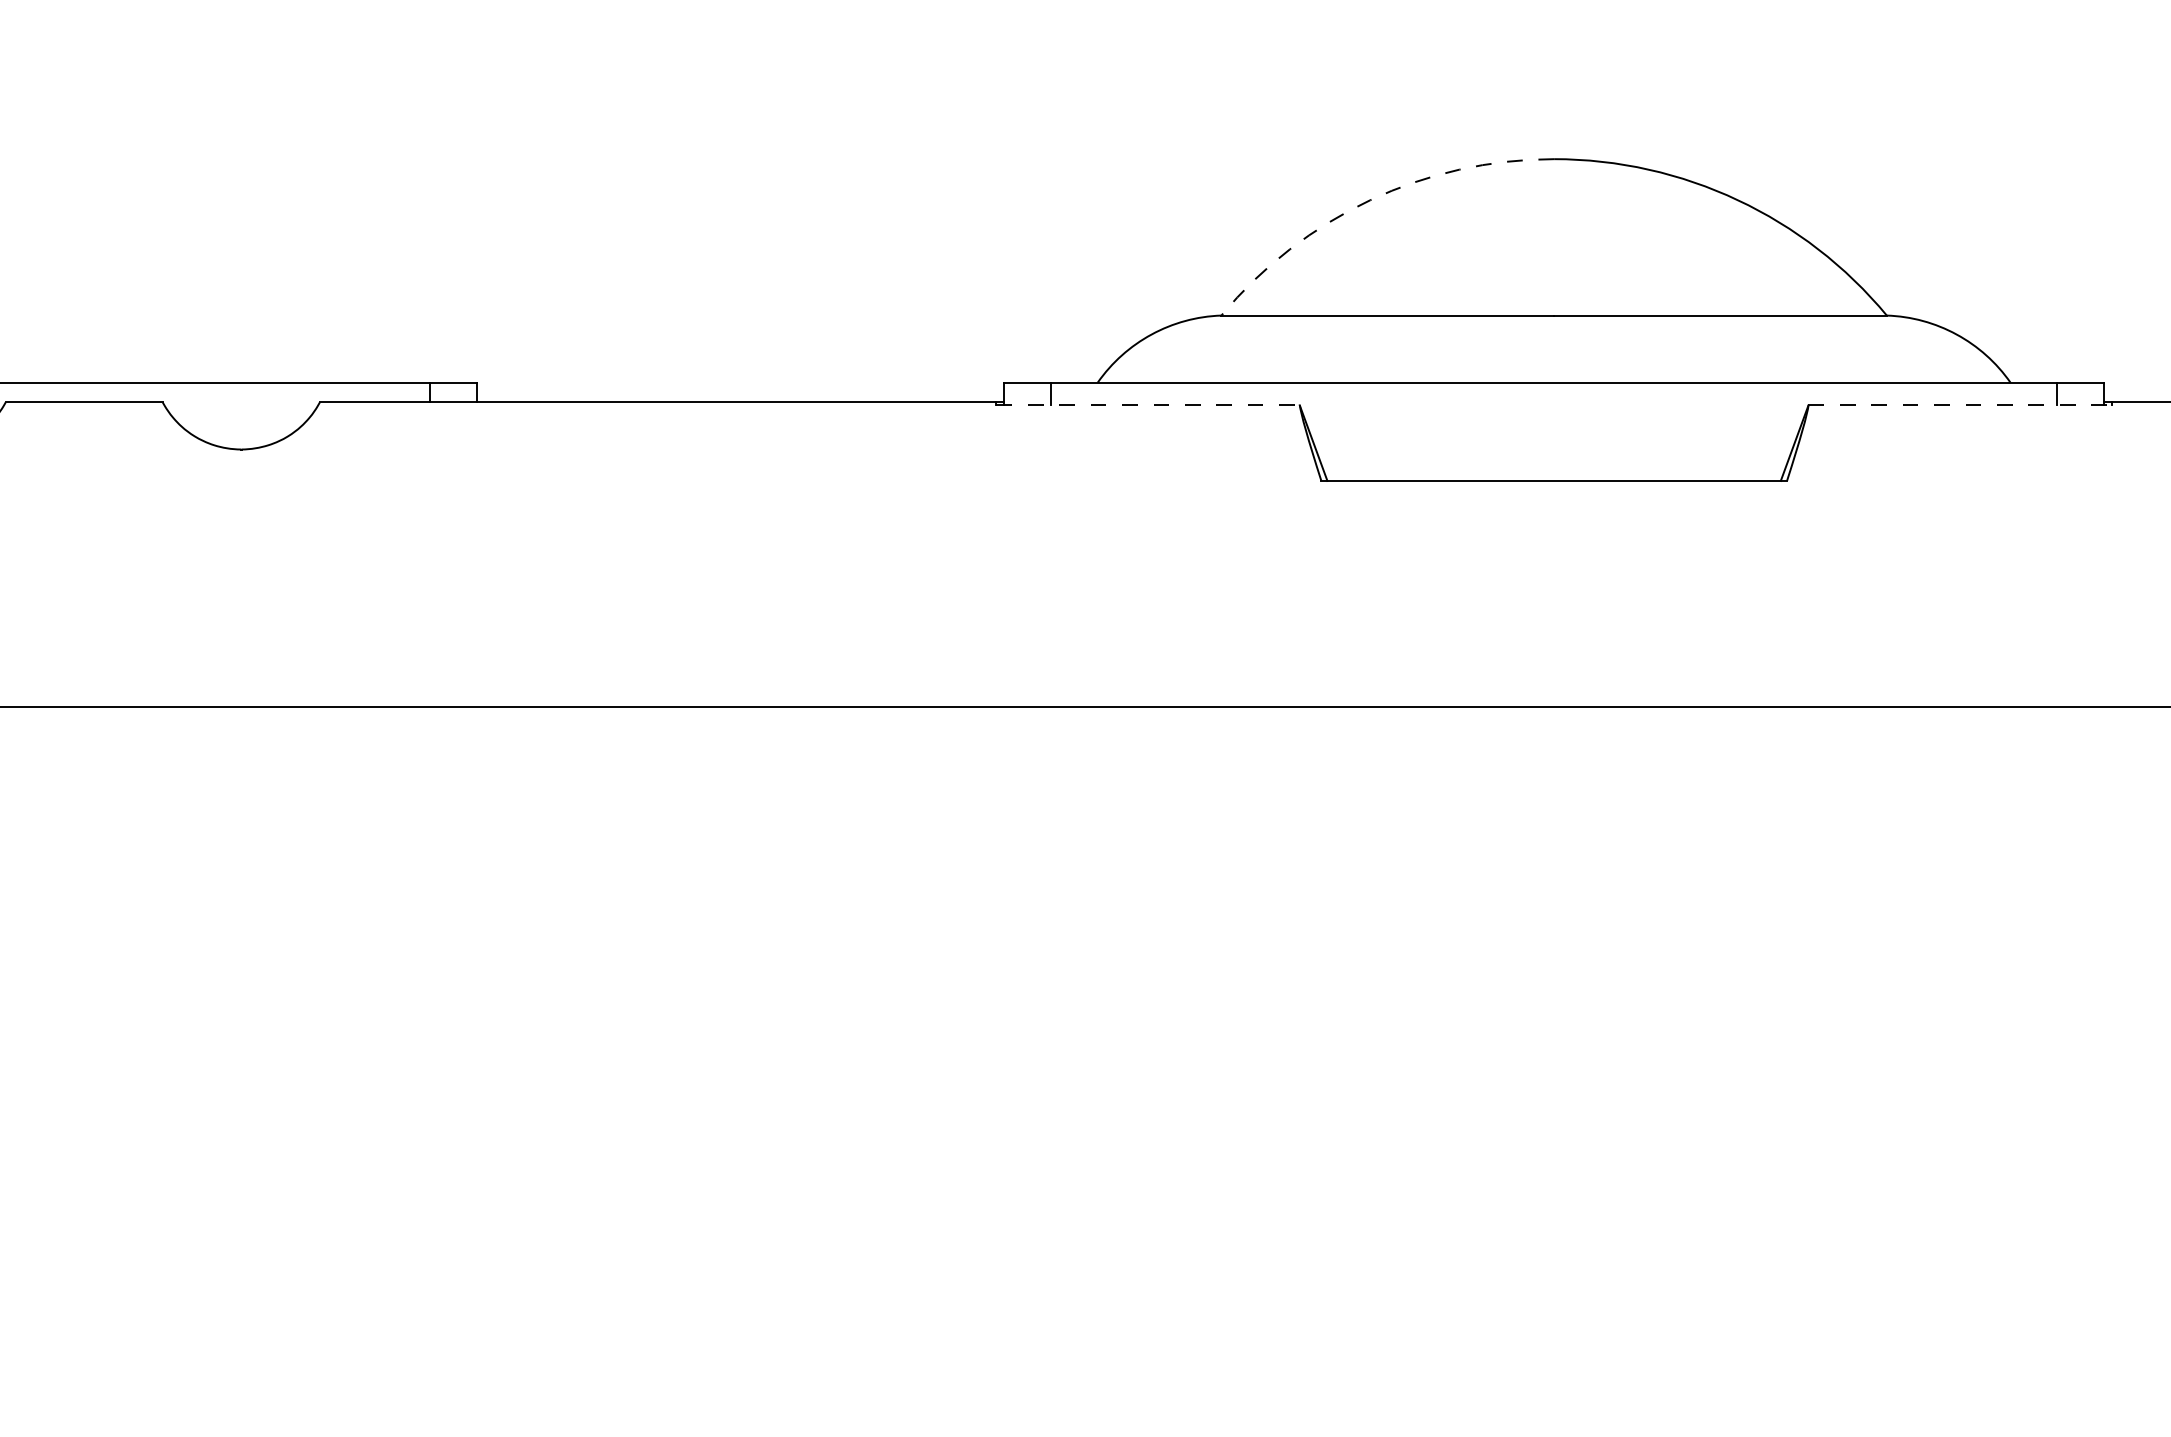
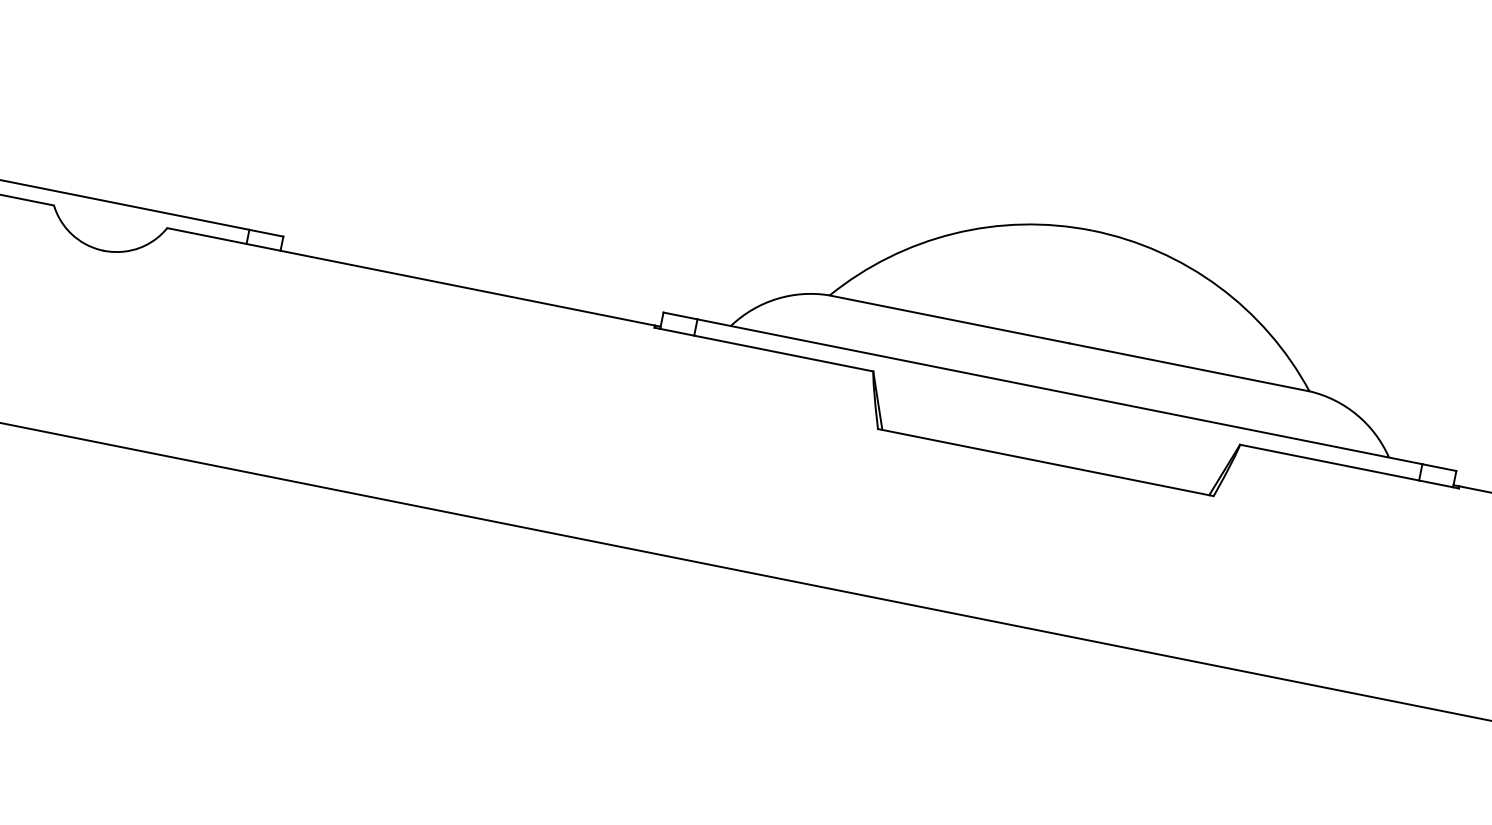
arc: (1370, 200) -> (953, 233), dashed -> solid
line: (1148, 405) -> (764, 349), dashed -> solid
line: (1960, 405) -> (1349, 466), dashed -> solid

